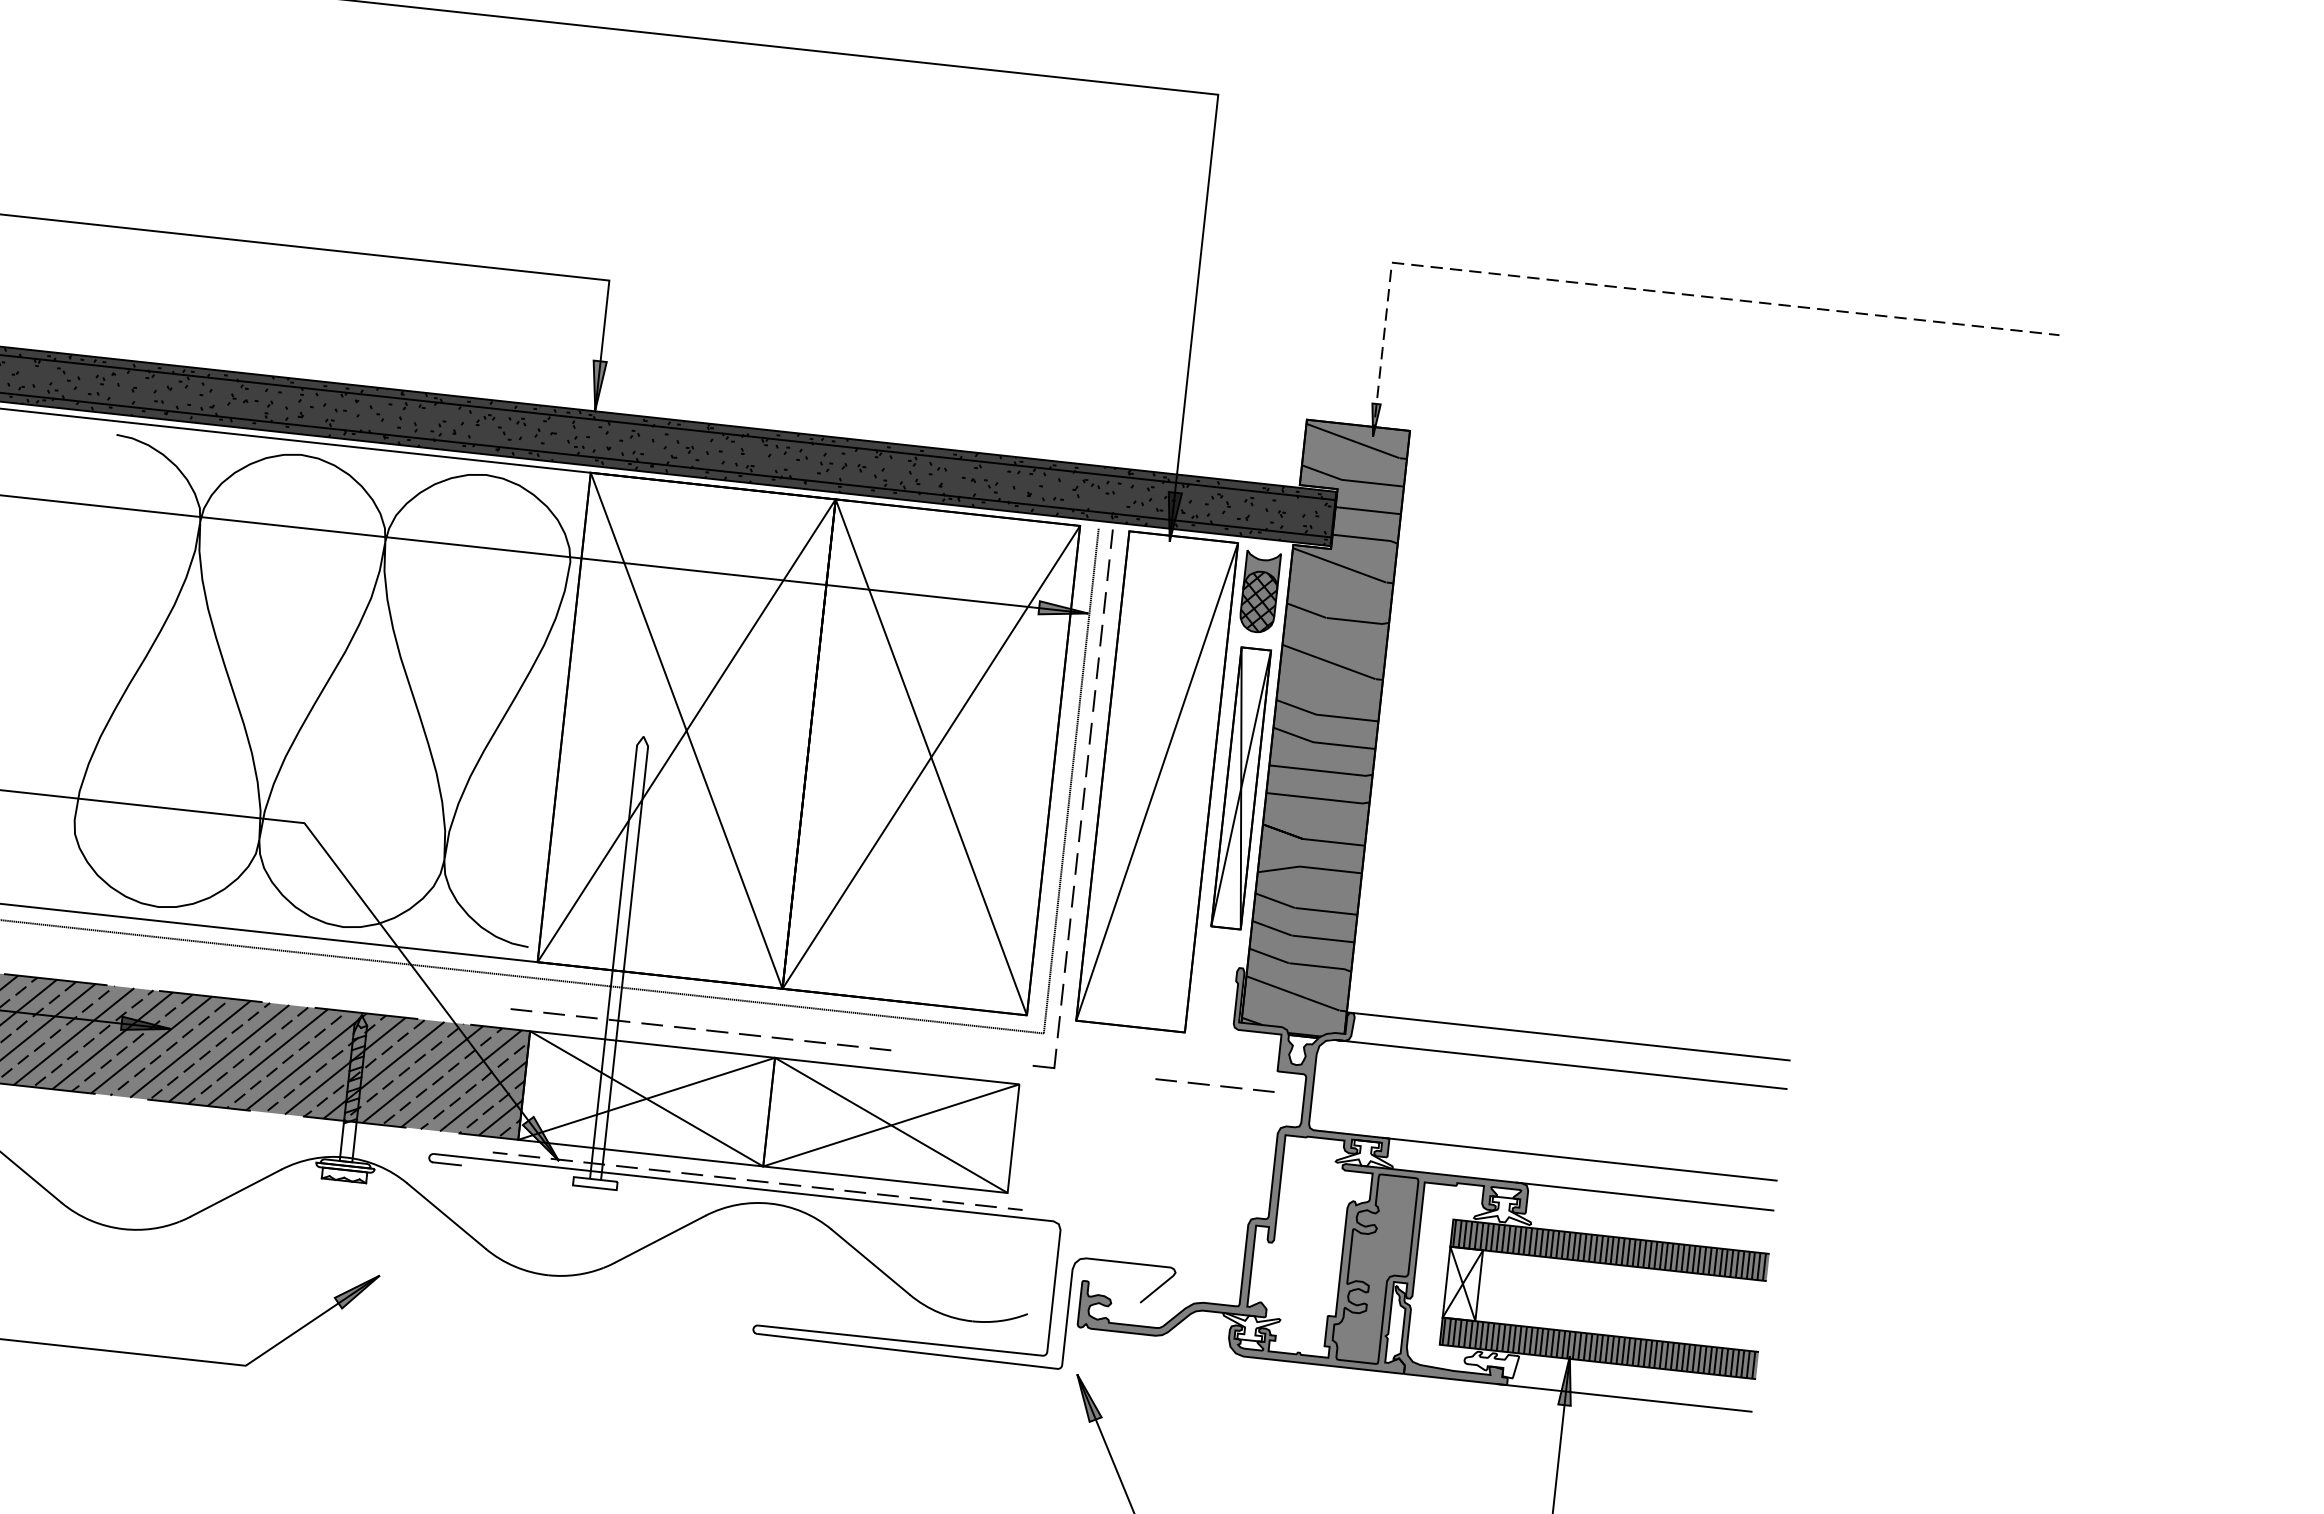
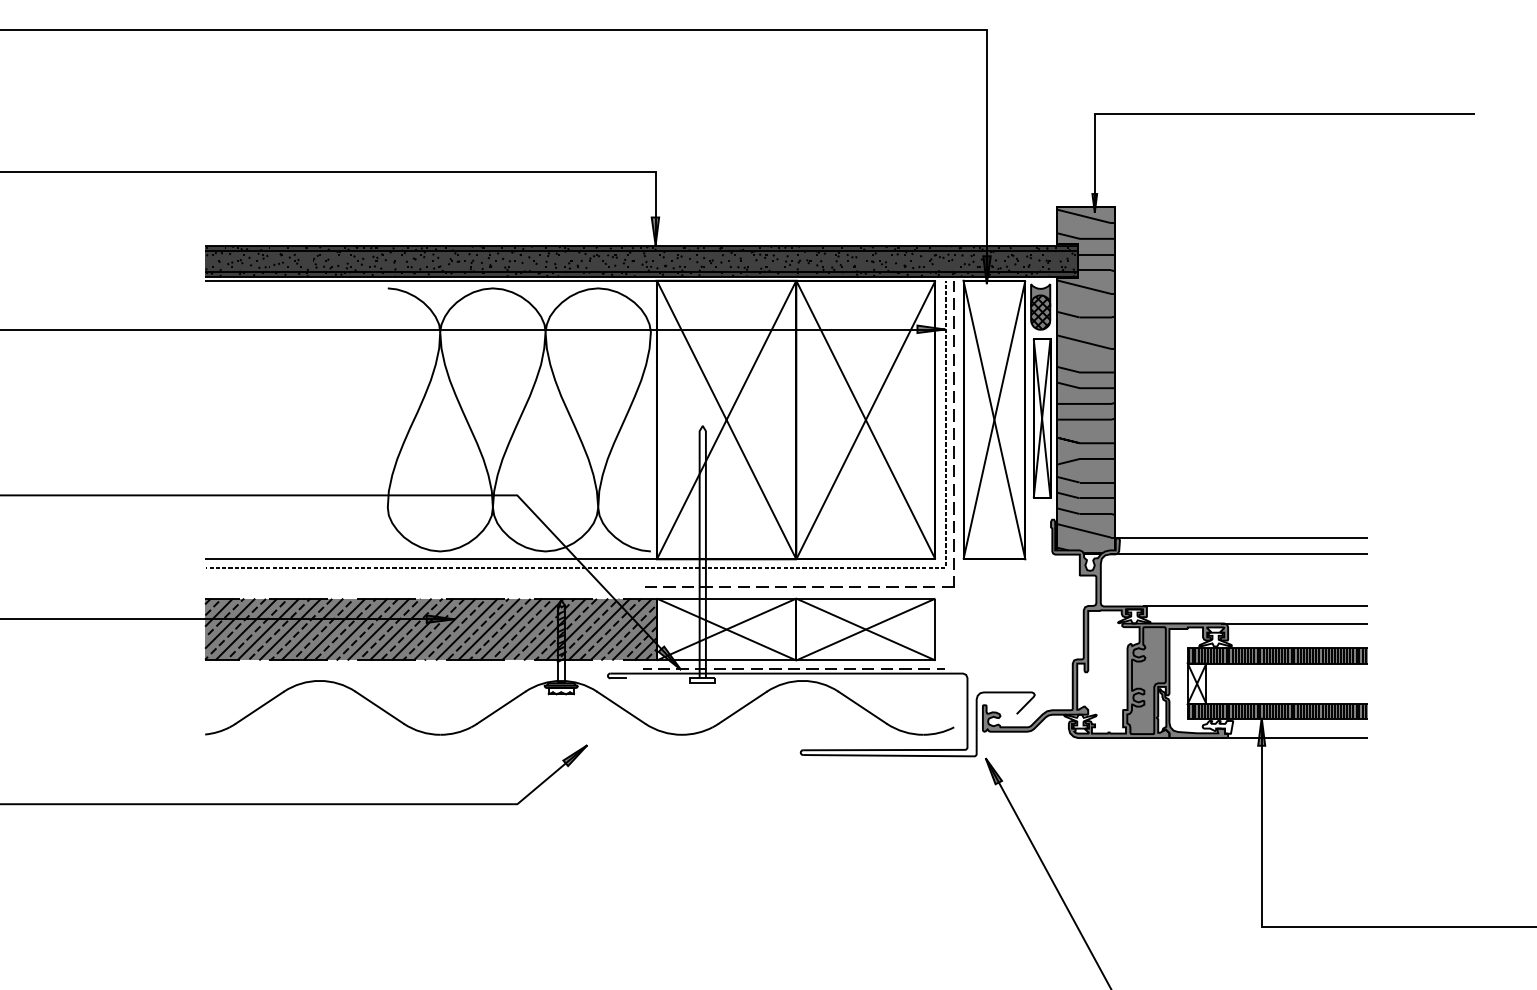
line: (1637, 289) -> (1234, 113), dashed -> solid
line: (1157, 780) -> (994, 419), added
line: (1209, 1083) -> (898, 586), moved

